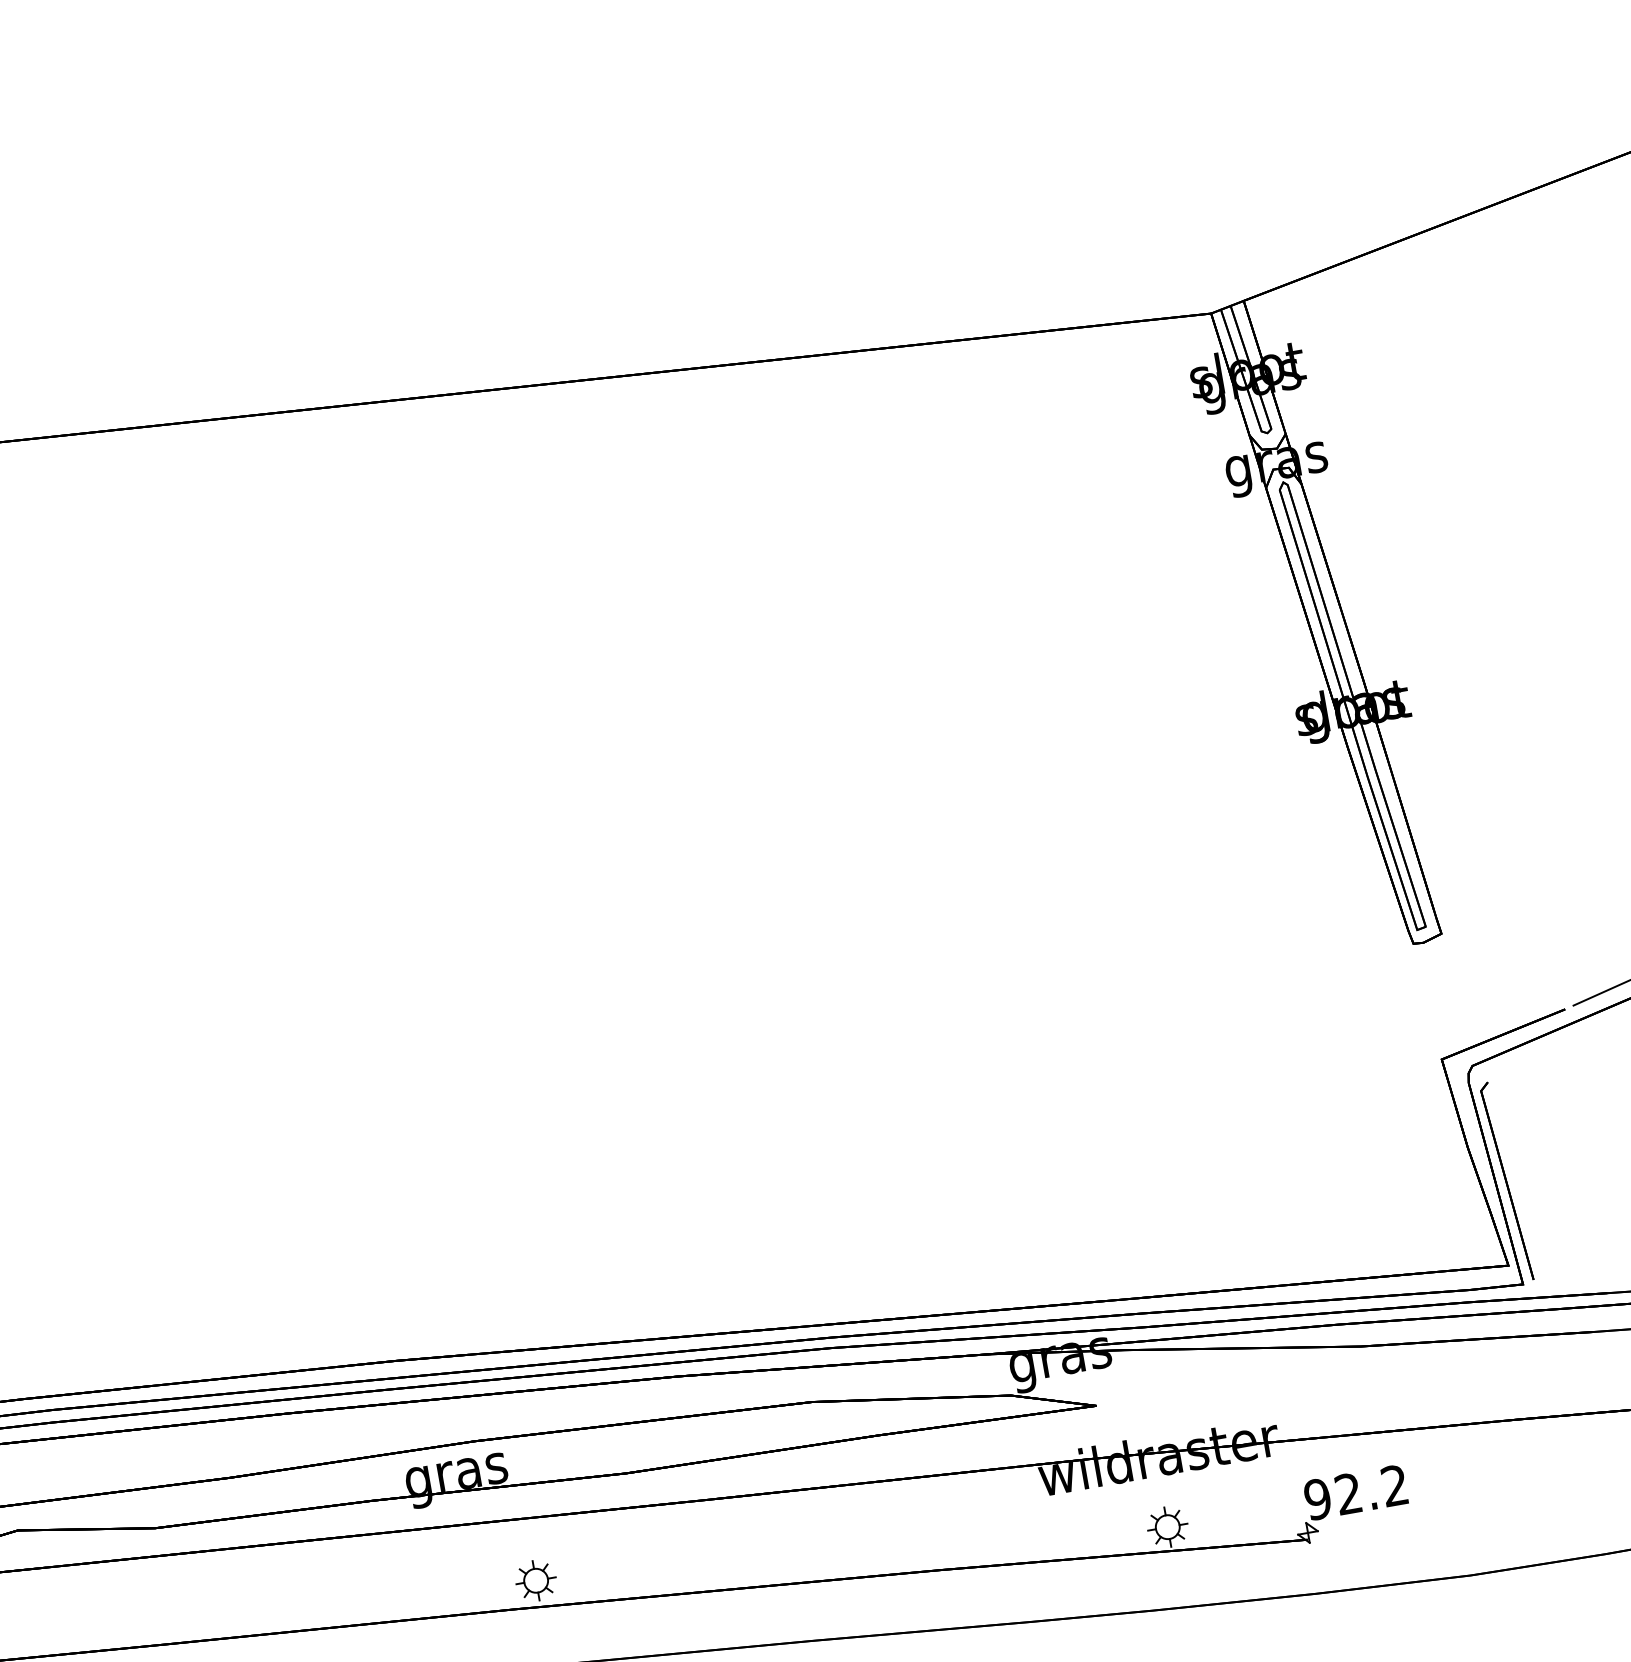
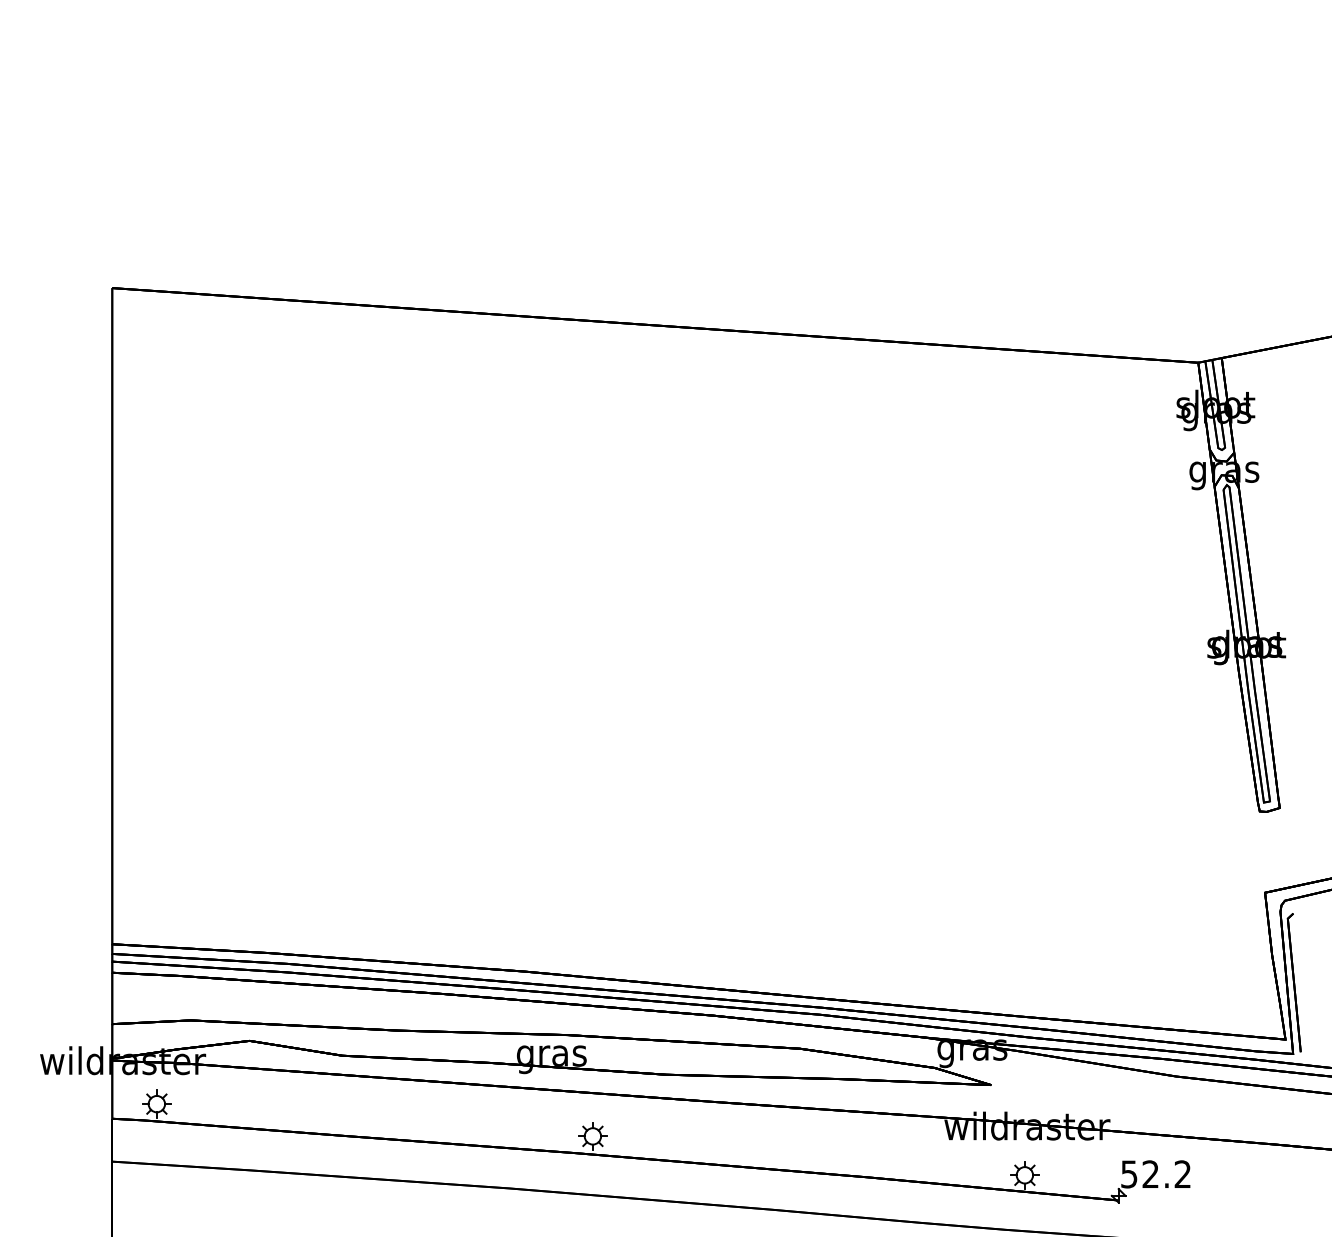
text: (1316, 1499) -> (1128, 1174), 92.2 -> 52.2

